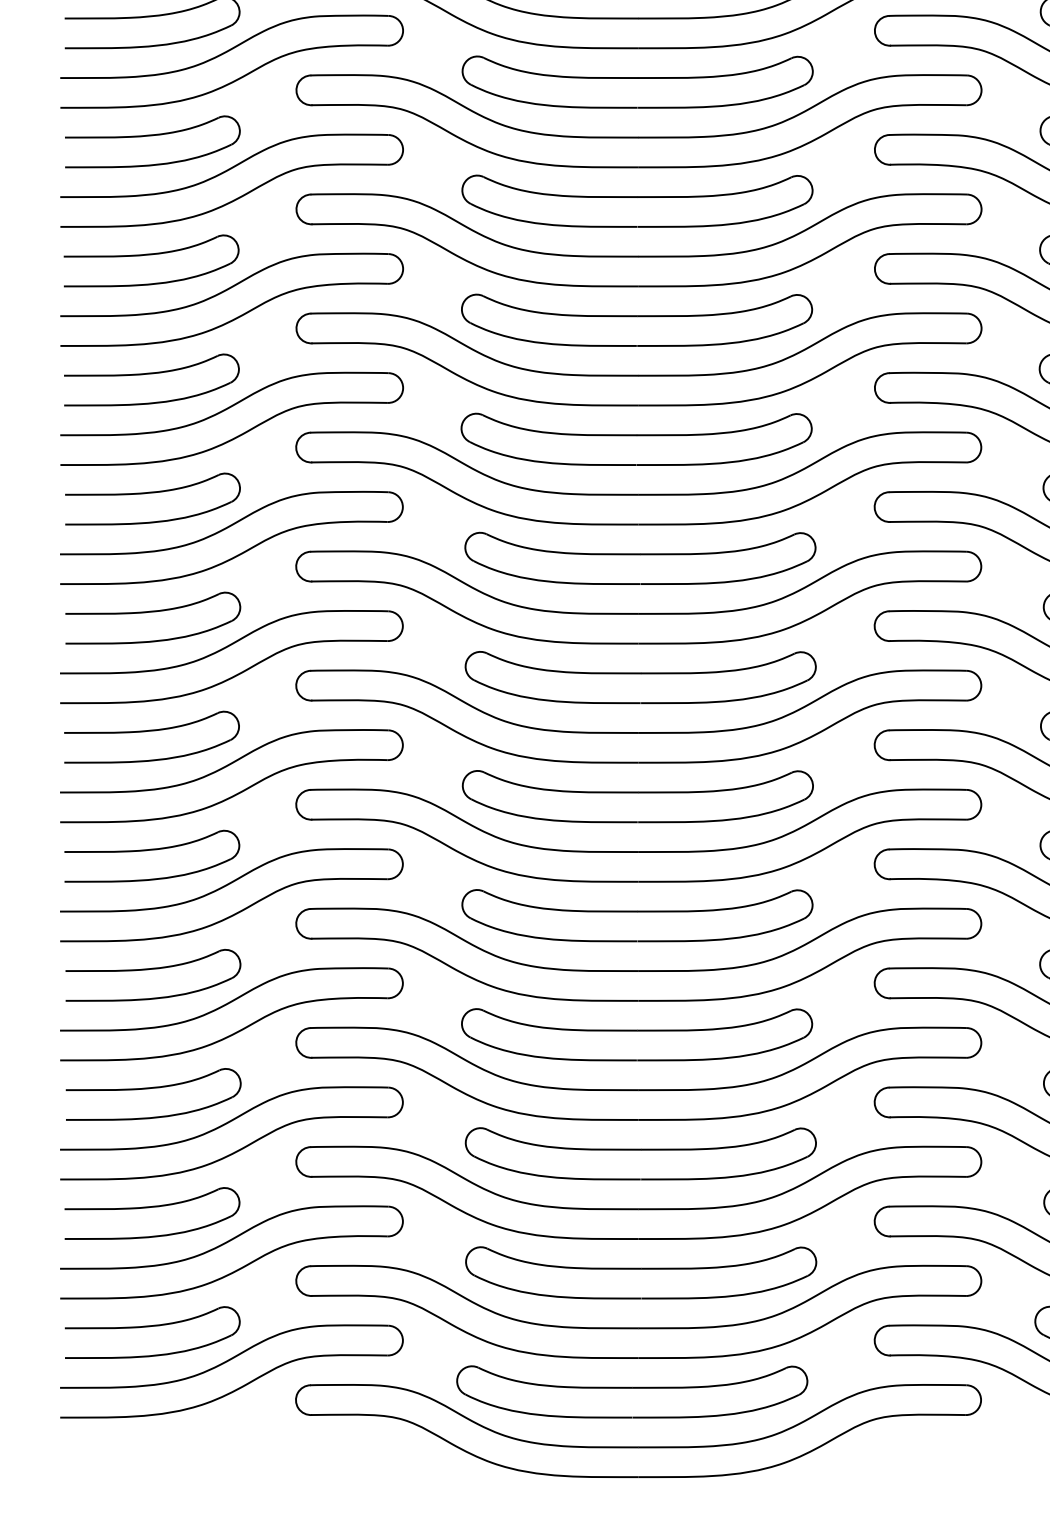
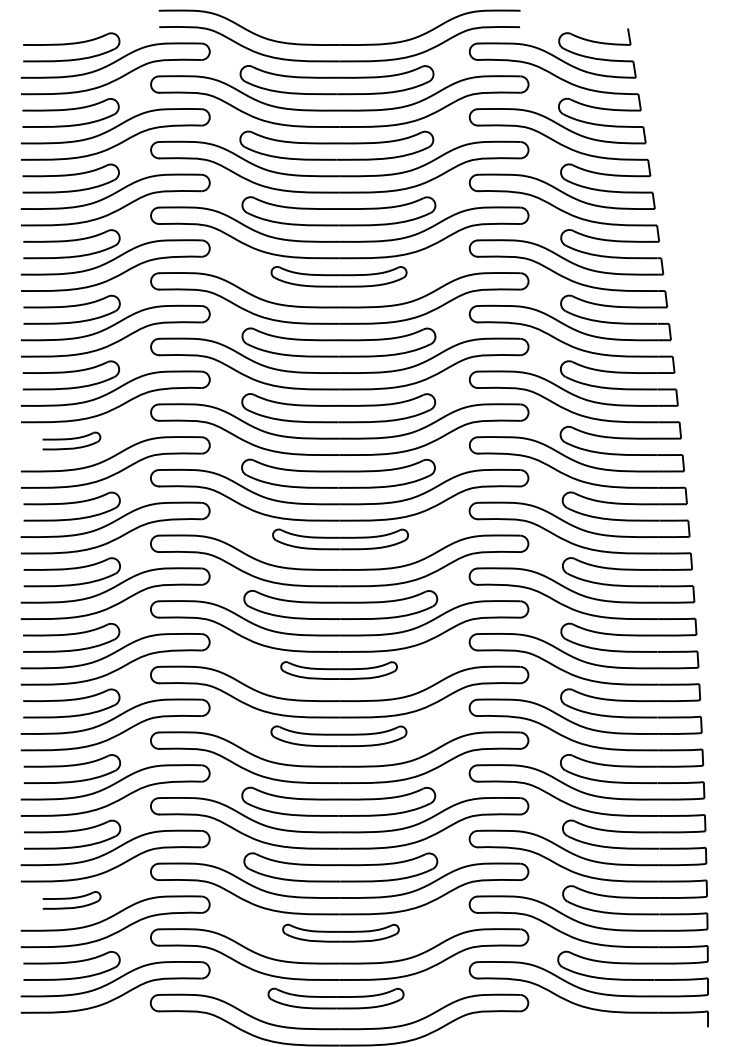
part: (636, 81) -> (338, 276), size x0.7
part: (152, 379) -> (71, 440), size x0.6
part: (640, 558) -> (340, 539), size x0.7
part: (636, 796) -> (338, 670), size x0.6
part: (636, 916) -> (338, 736), size x0.7
part: (152, 1213) -> (71, 900), size x0.6
part: (640, 1273) -> (340, 933), size x0.6
part: (631, 1391) -> (335, 998), size x0.7

